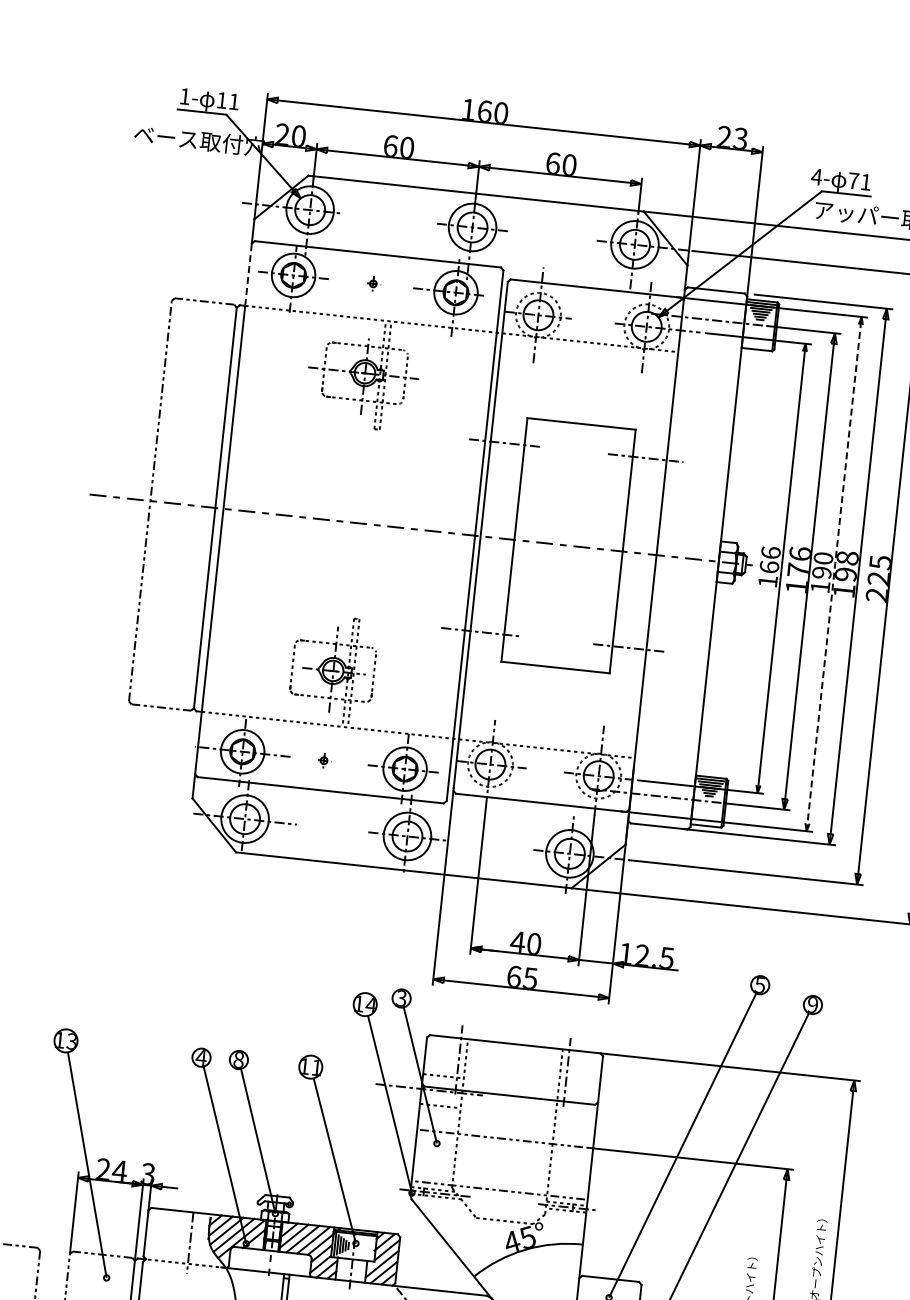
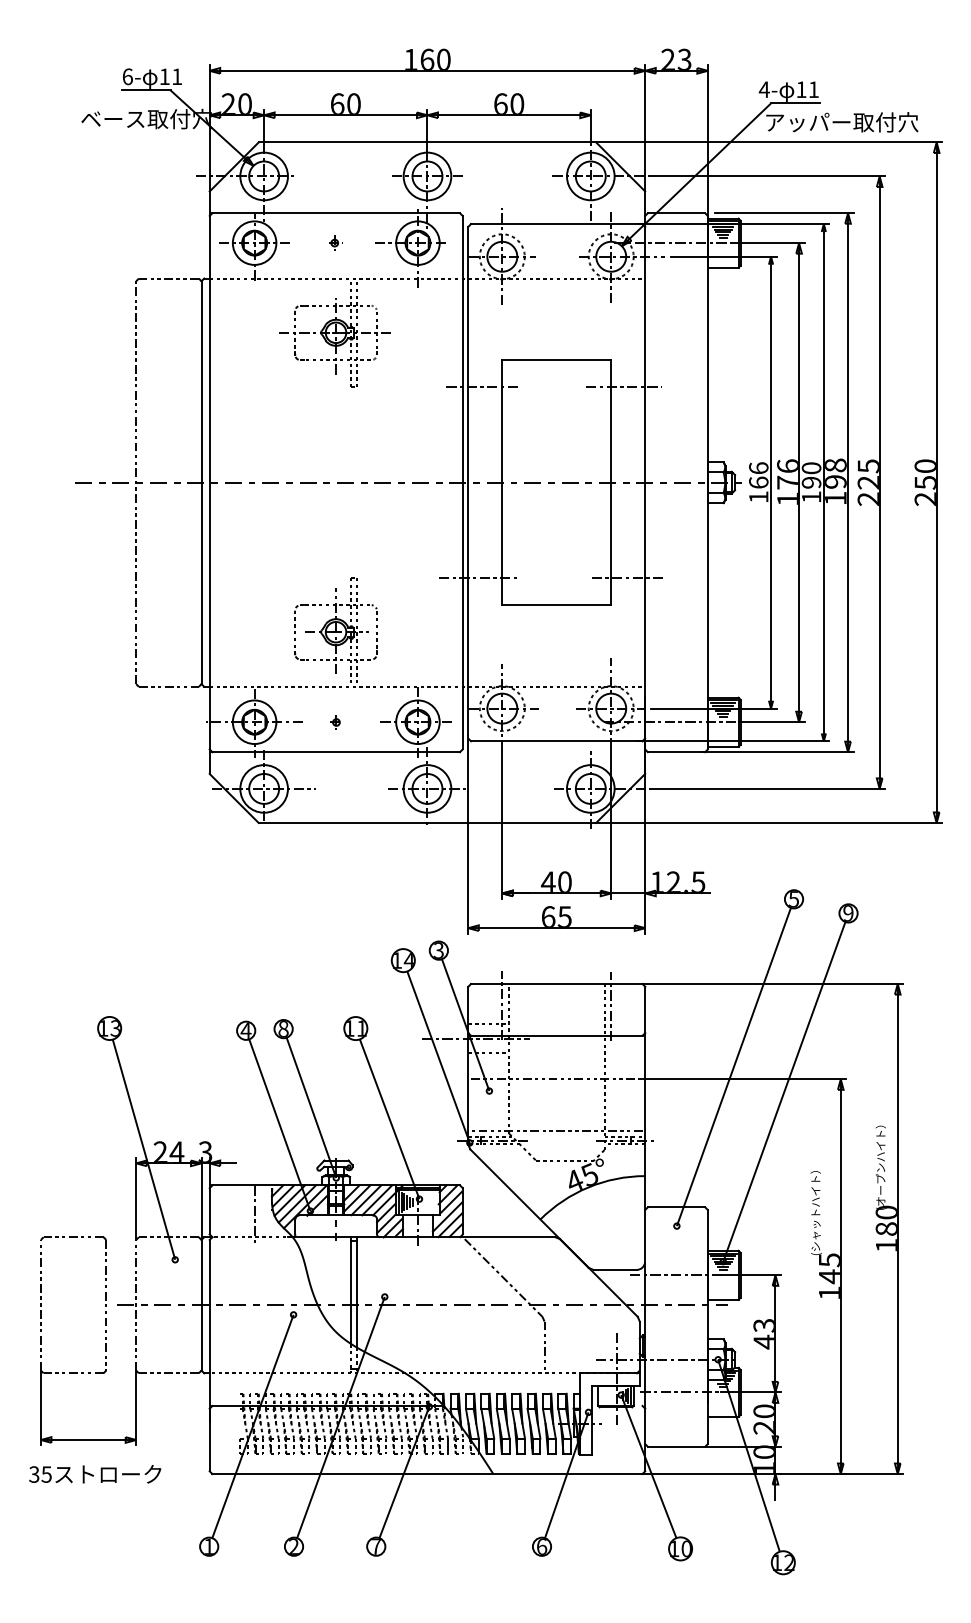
text: (184, 96) -> (127, 76), 1- -> 6-
text: (853, 180) -> (801, 89), 71 -> 11
line: (248, 273) -> (209, 246), dashed -> solid
line: (833, 573) -> (823, 482), dashed -> solid

